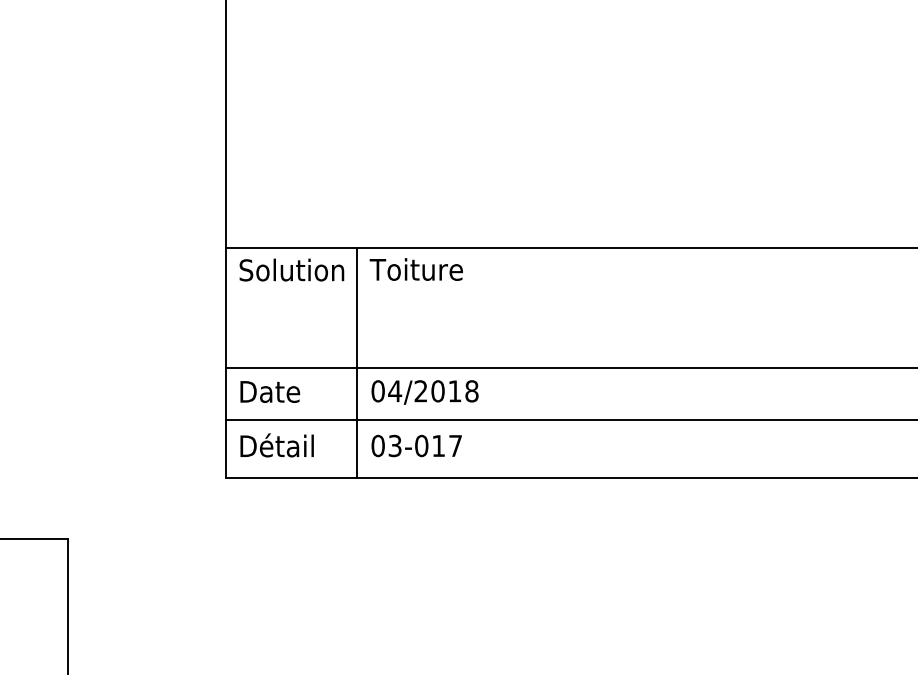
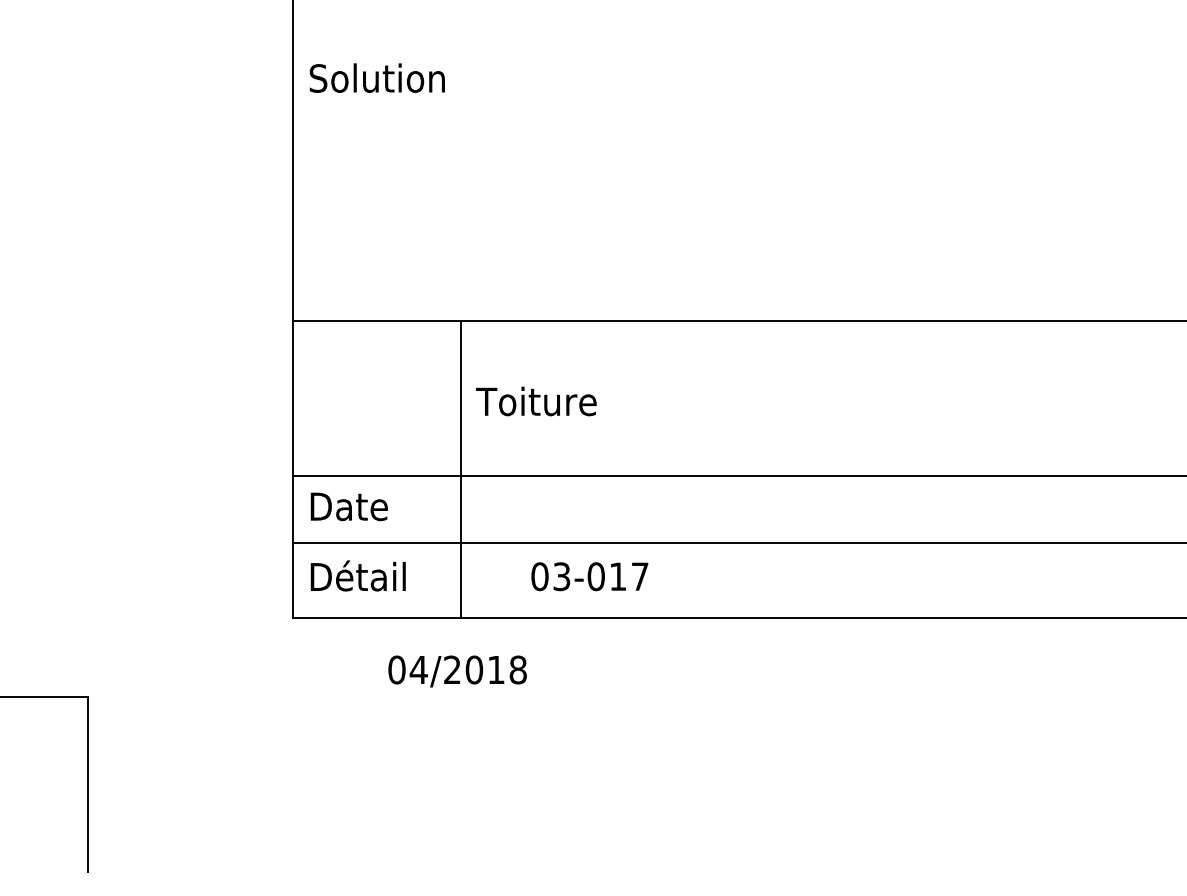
text: (291, 269) -> (376, 77), moved
text: (416, 269) -> (536, 401), moved
text: (424, 392) -> (457, 671), moved
text: (416, 445) -> (589, 576), moved

